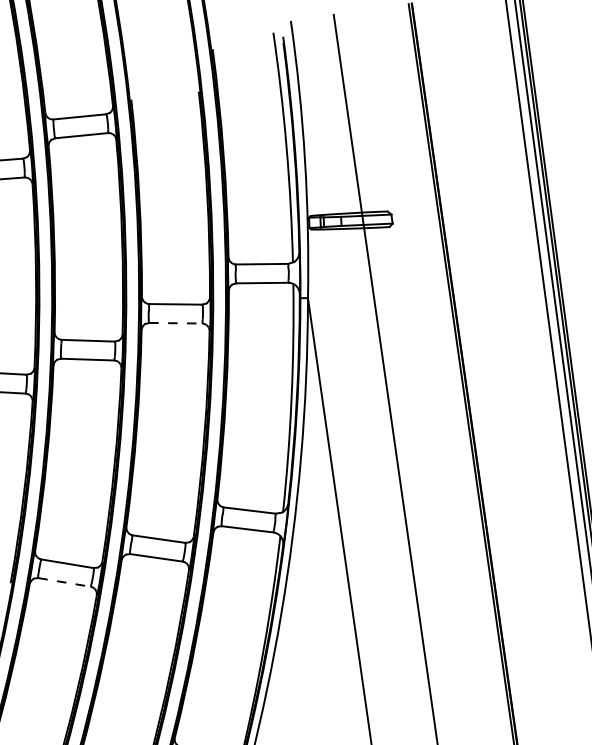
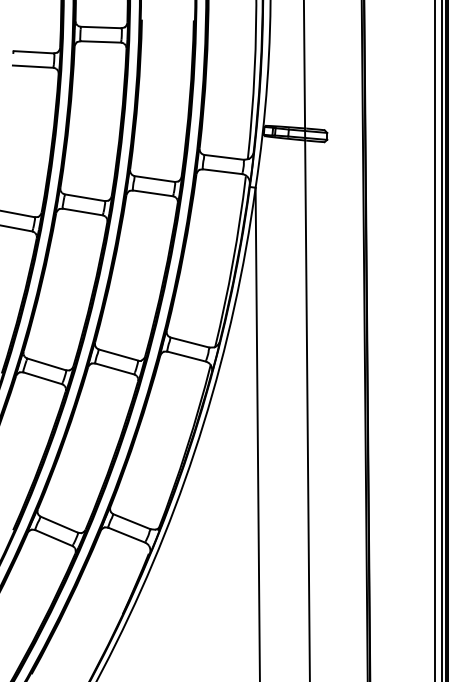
line: (176, 323) -> (153, 193), dashed -> solid
line: (65, 582) -> (43, 378), dashed -> solid

